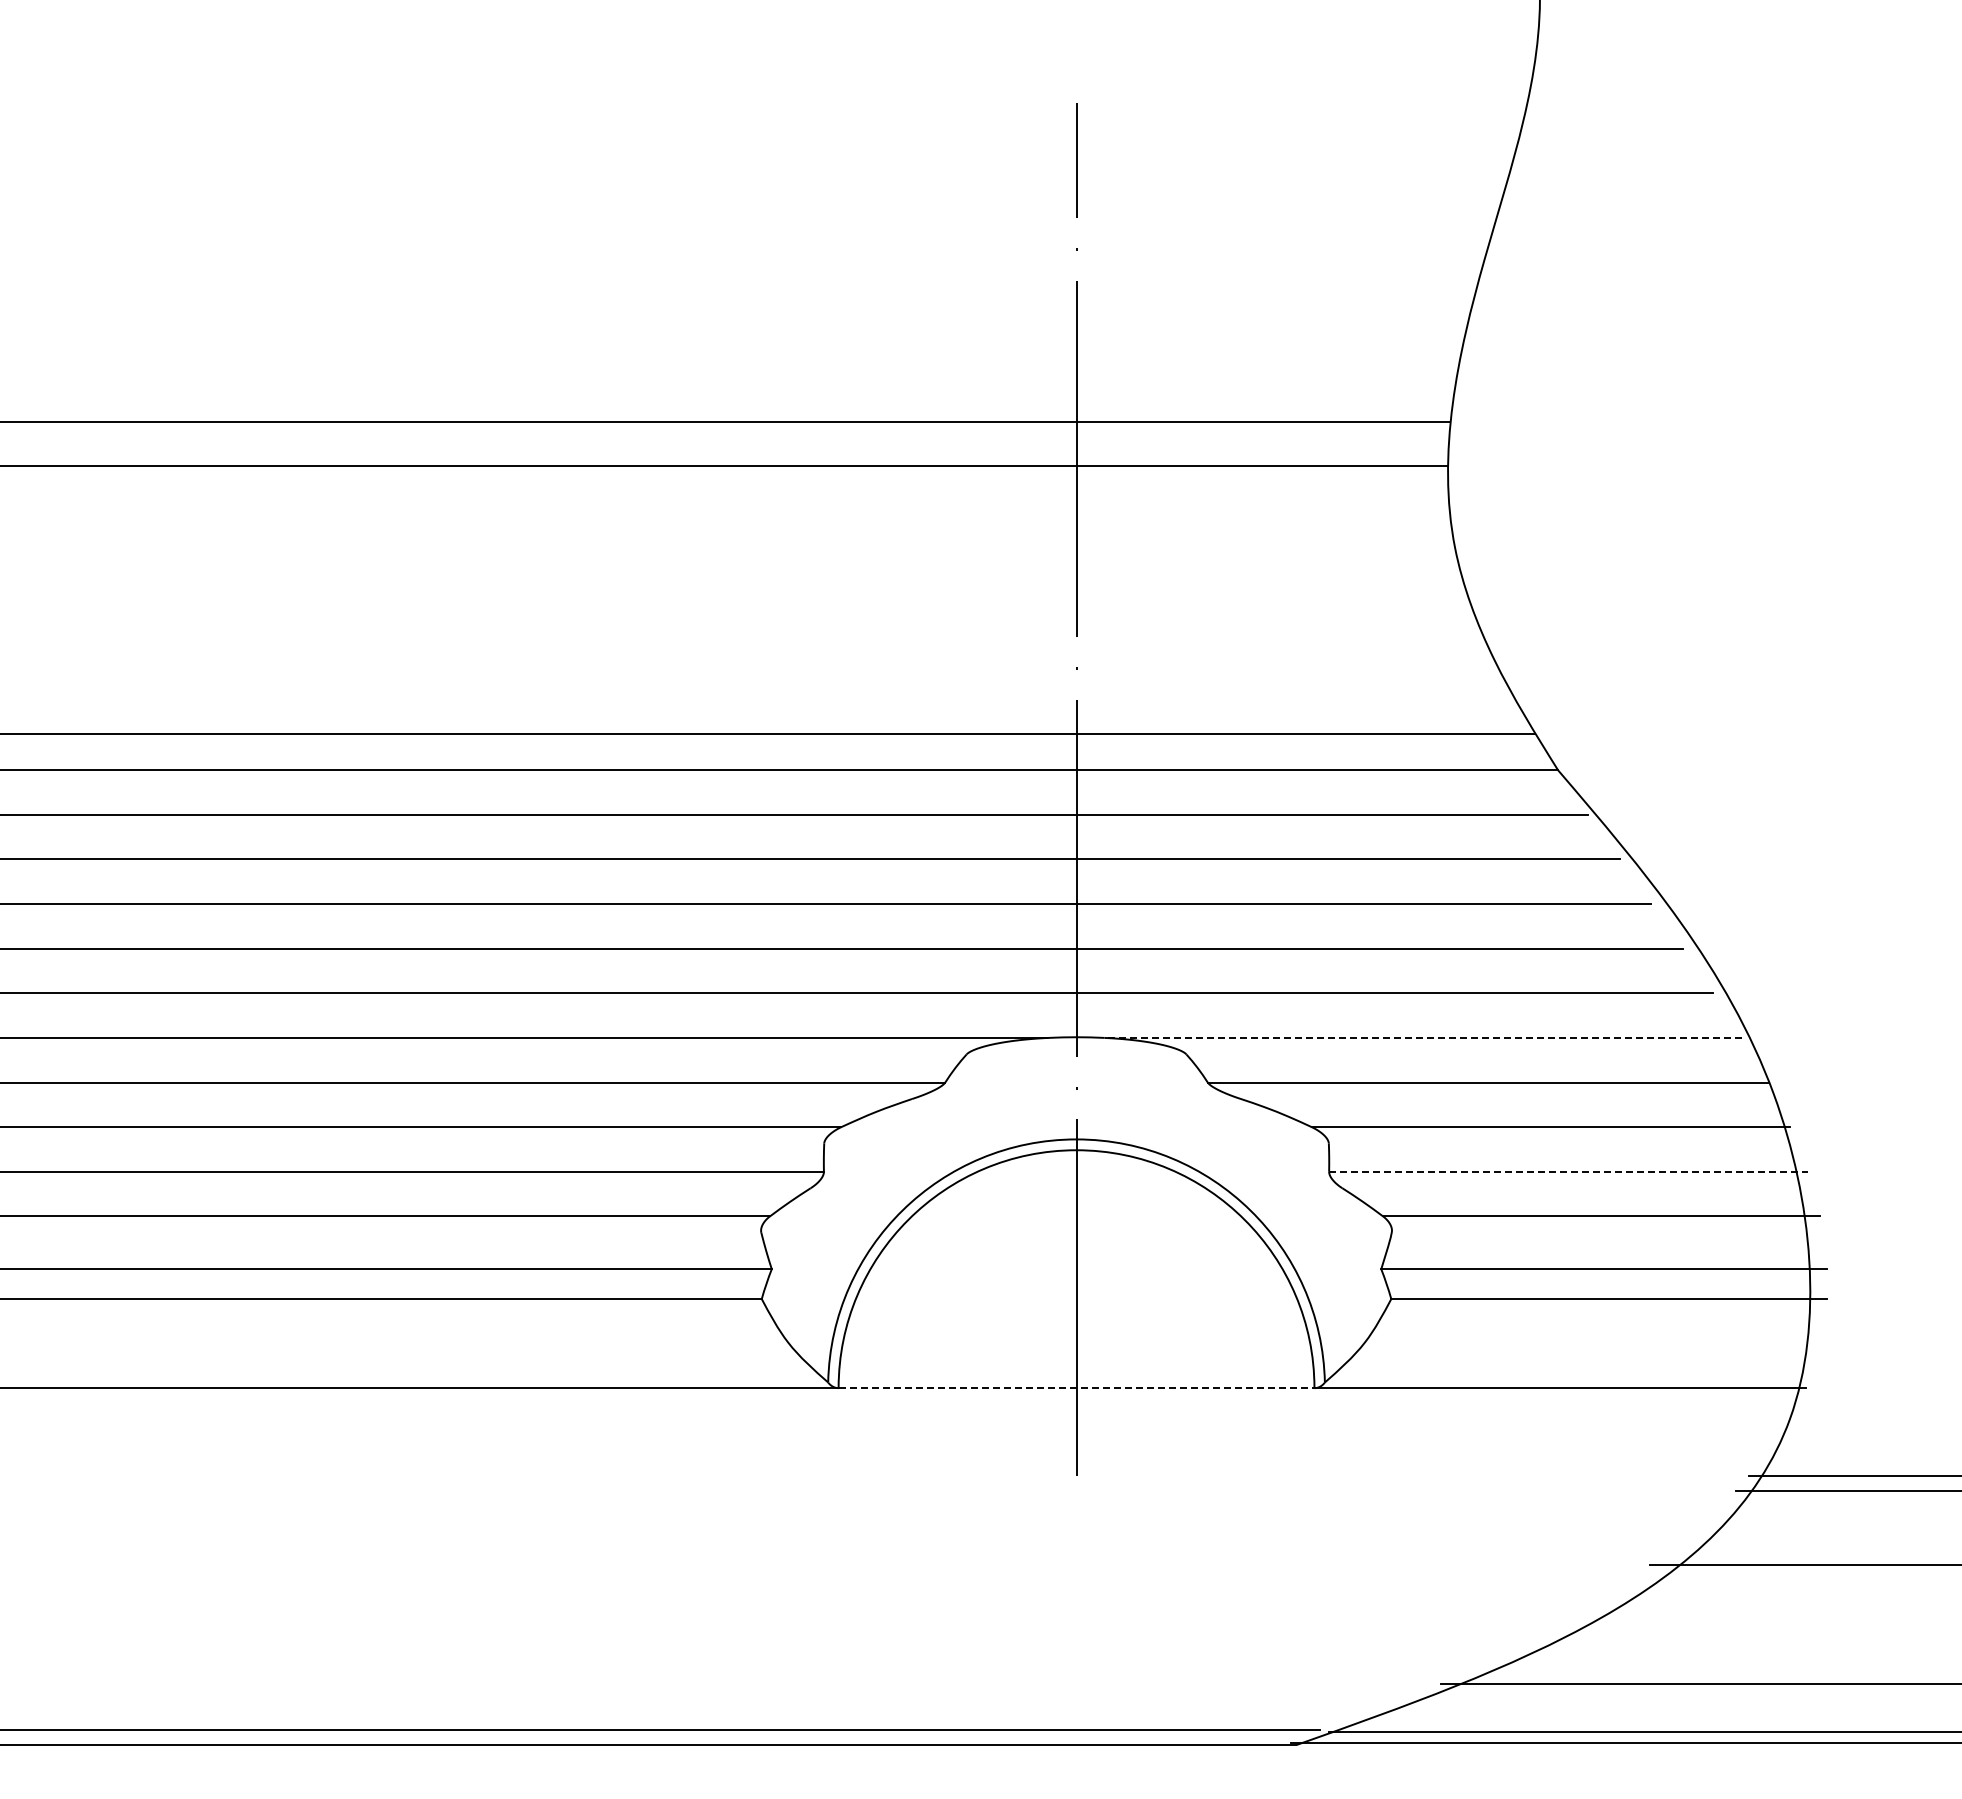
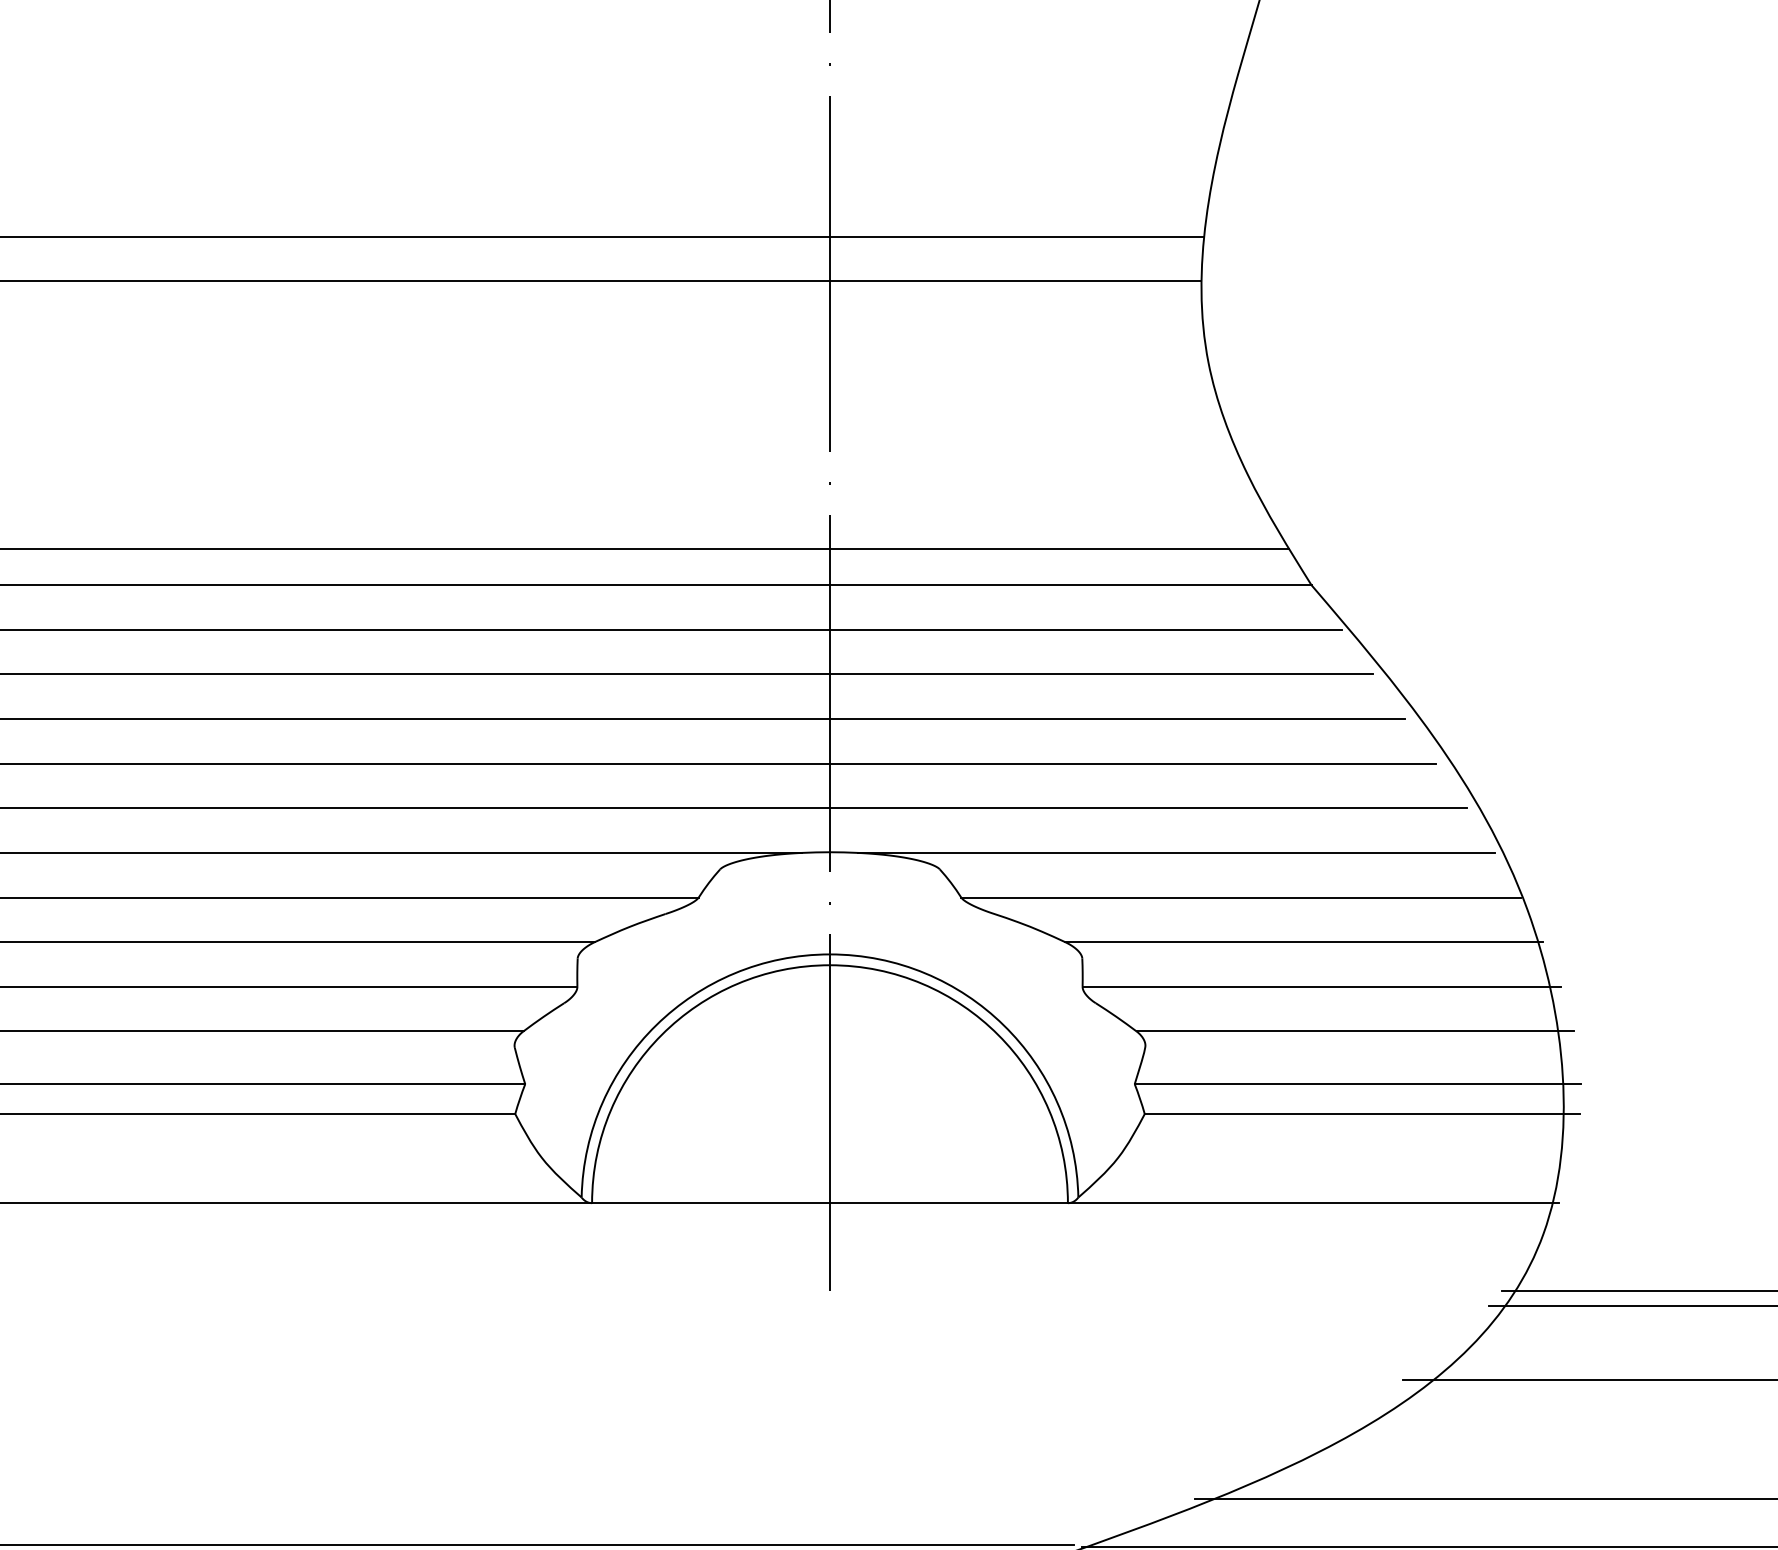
line: (1423, 1037) -> (1176, 852), dashed -> solid
line: (1568, 1171) -> (1321, 986), dashed -> solid
line: (1076, 1388) -> (829, 1203), dashed -> solid

